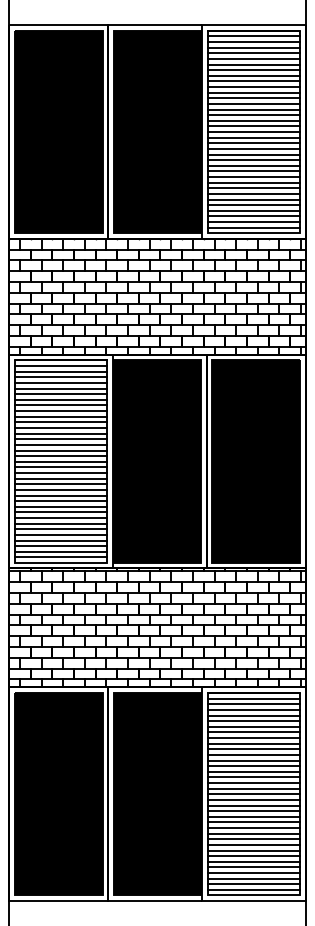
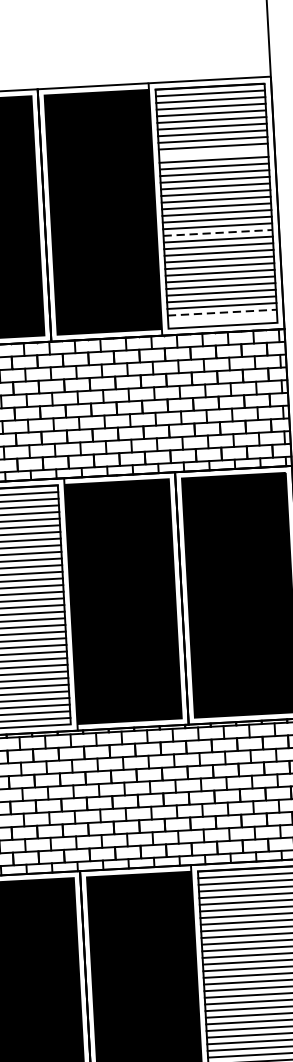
line: (253, 87) -> (213, 153), removed
line: (254, 154) -> (218, 232), solid -> dashed
line: (254, 222) -> (222, 313), solid -> dashed
line: (253, 227) -> (222, 319), removed

